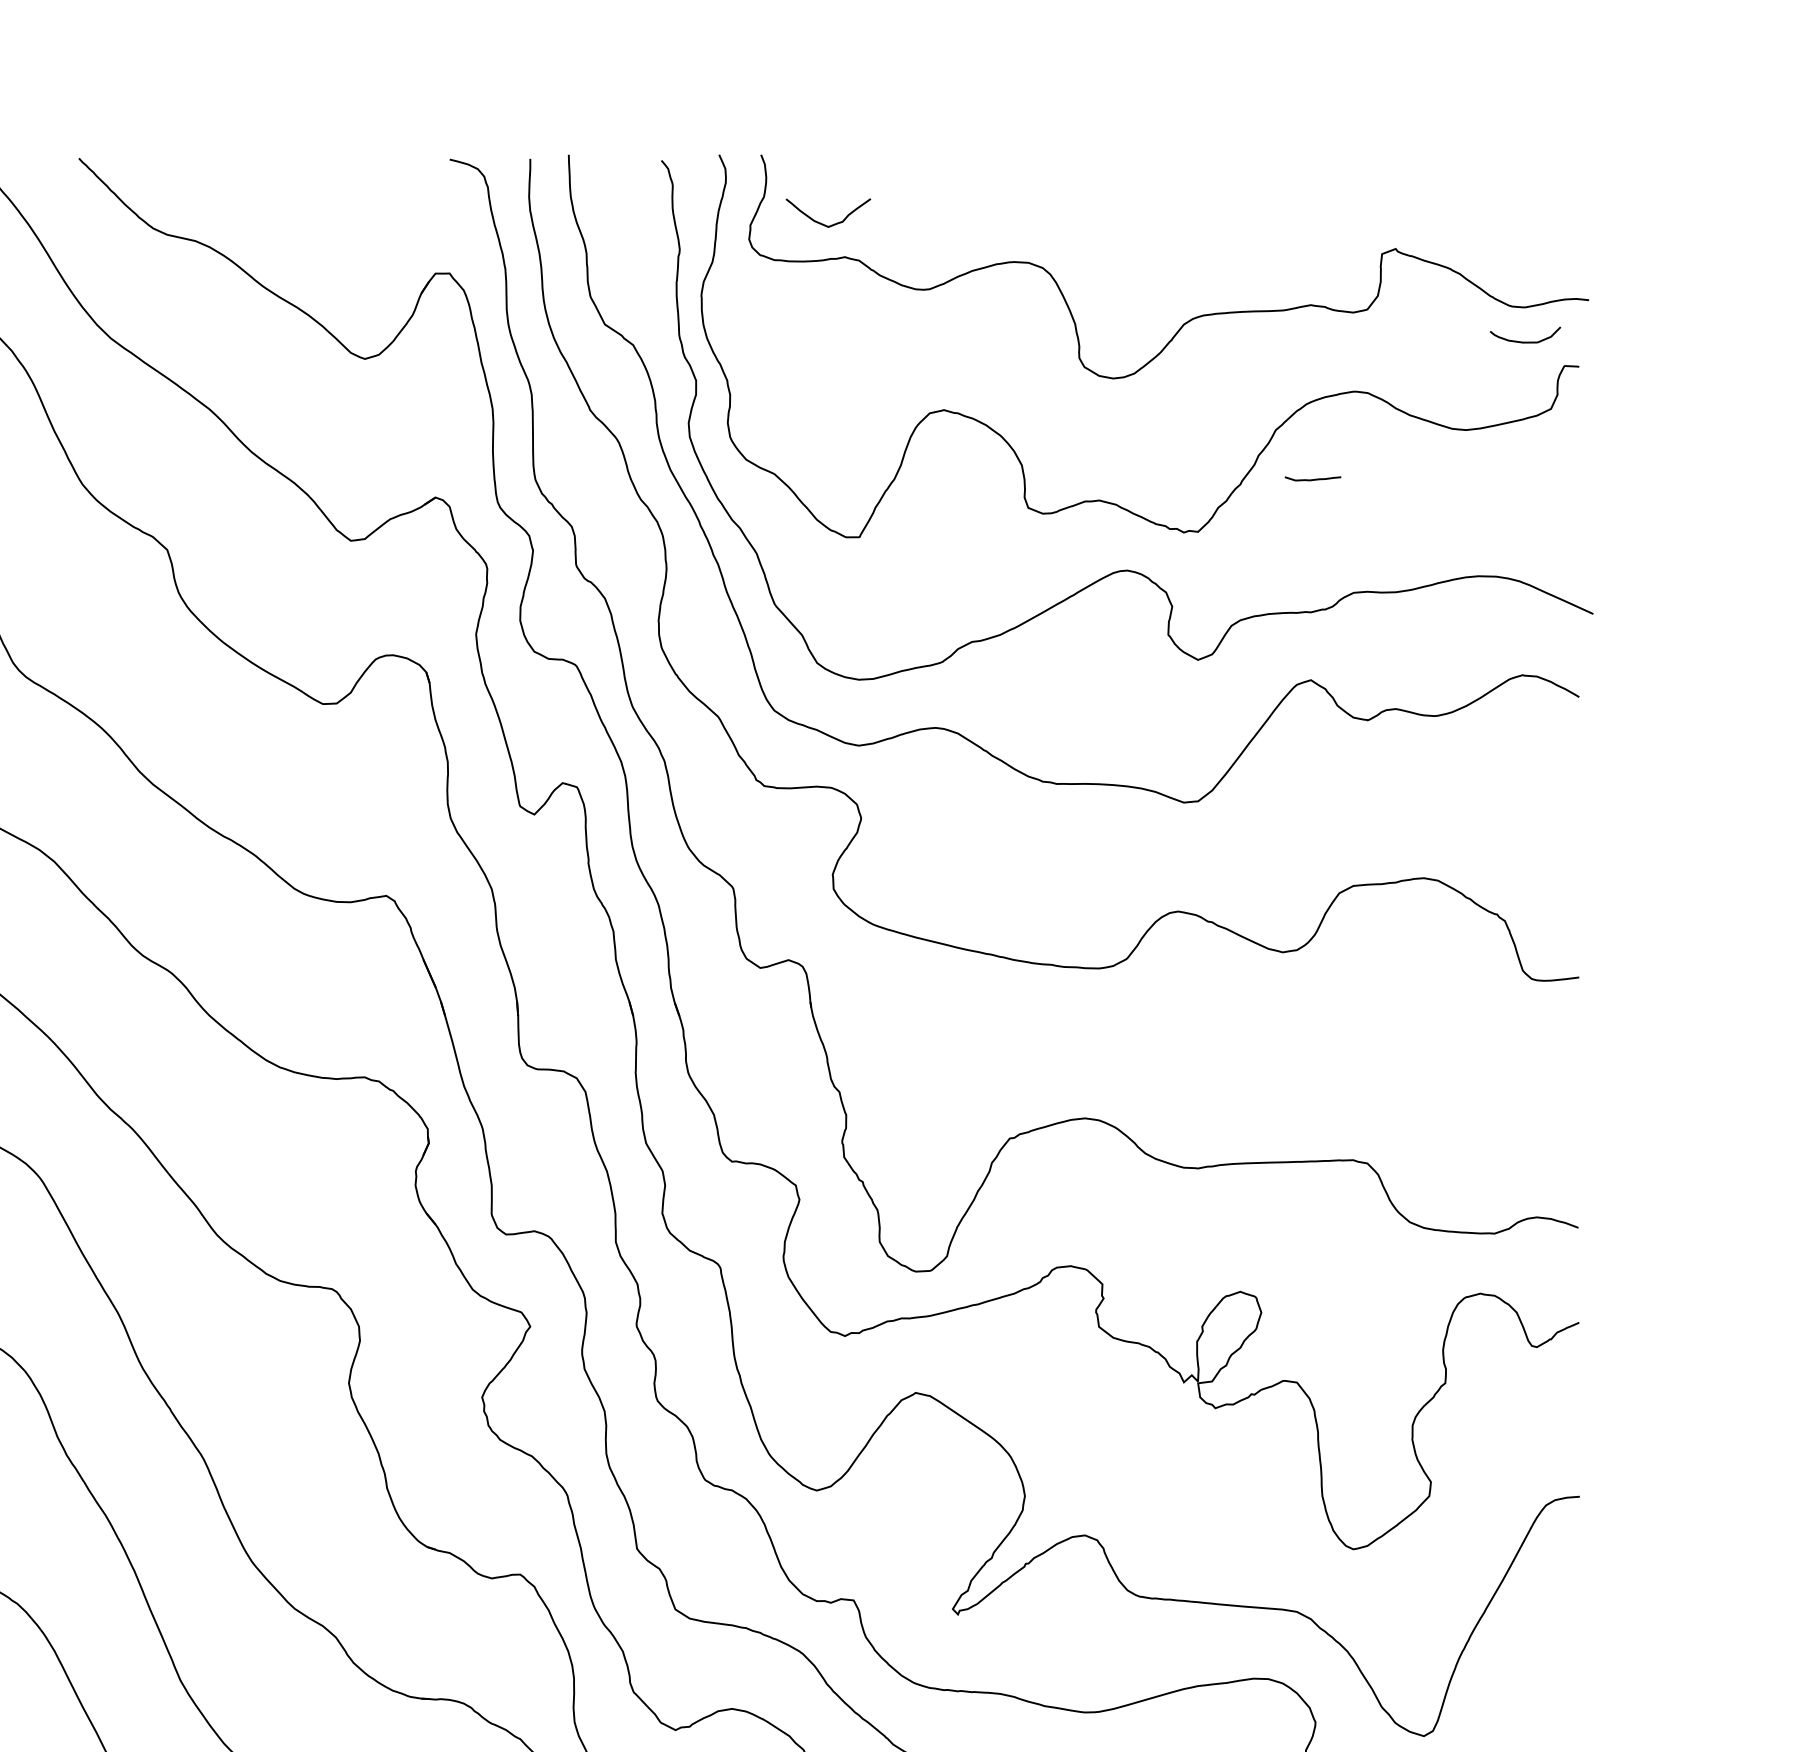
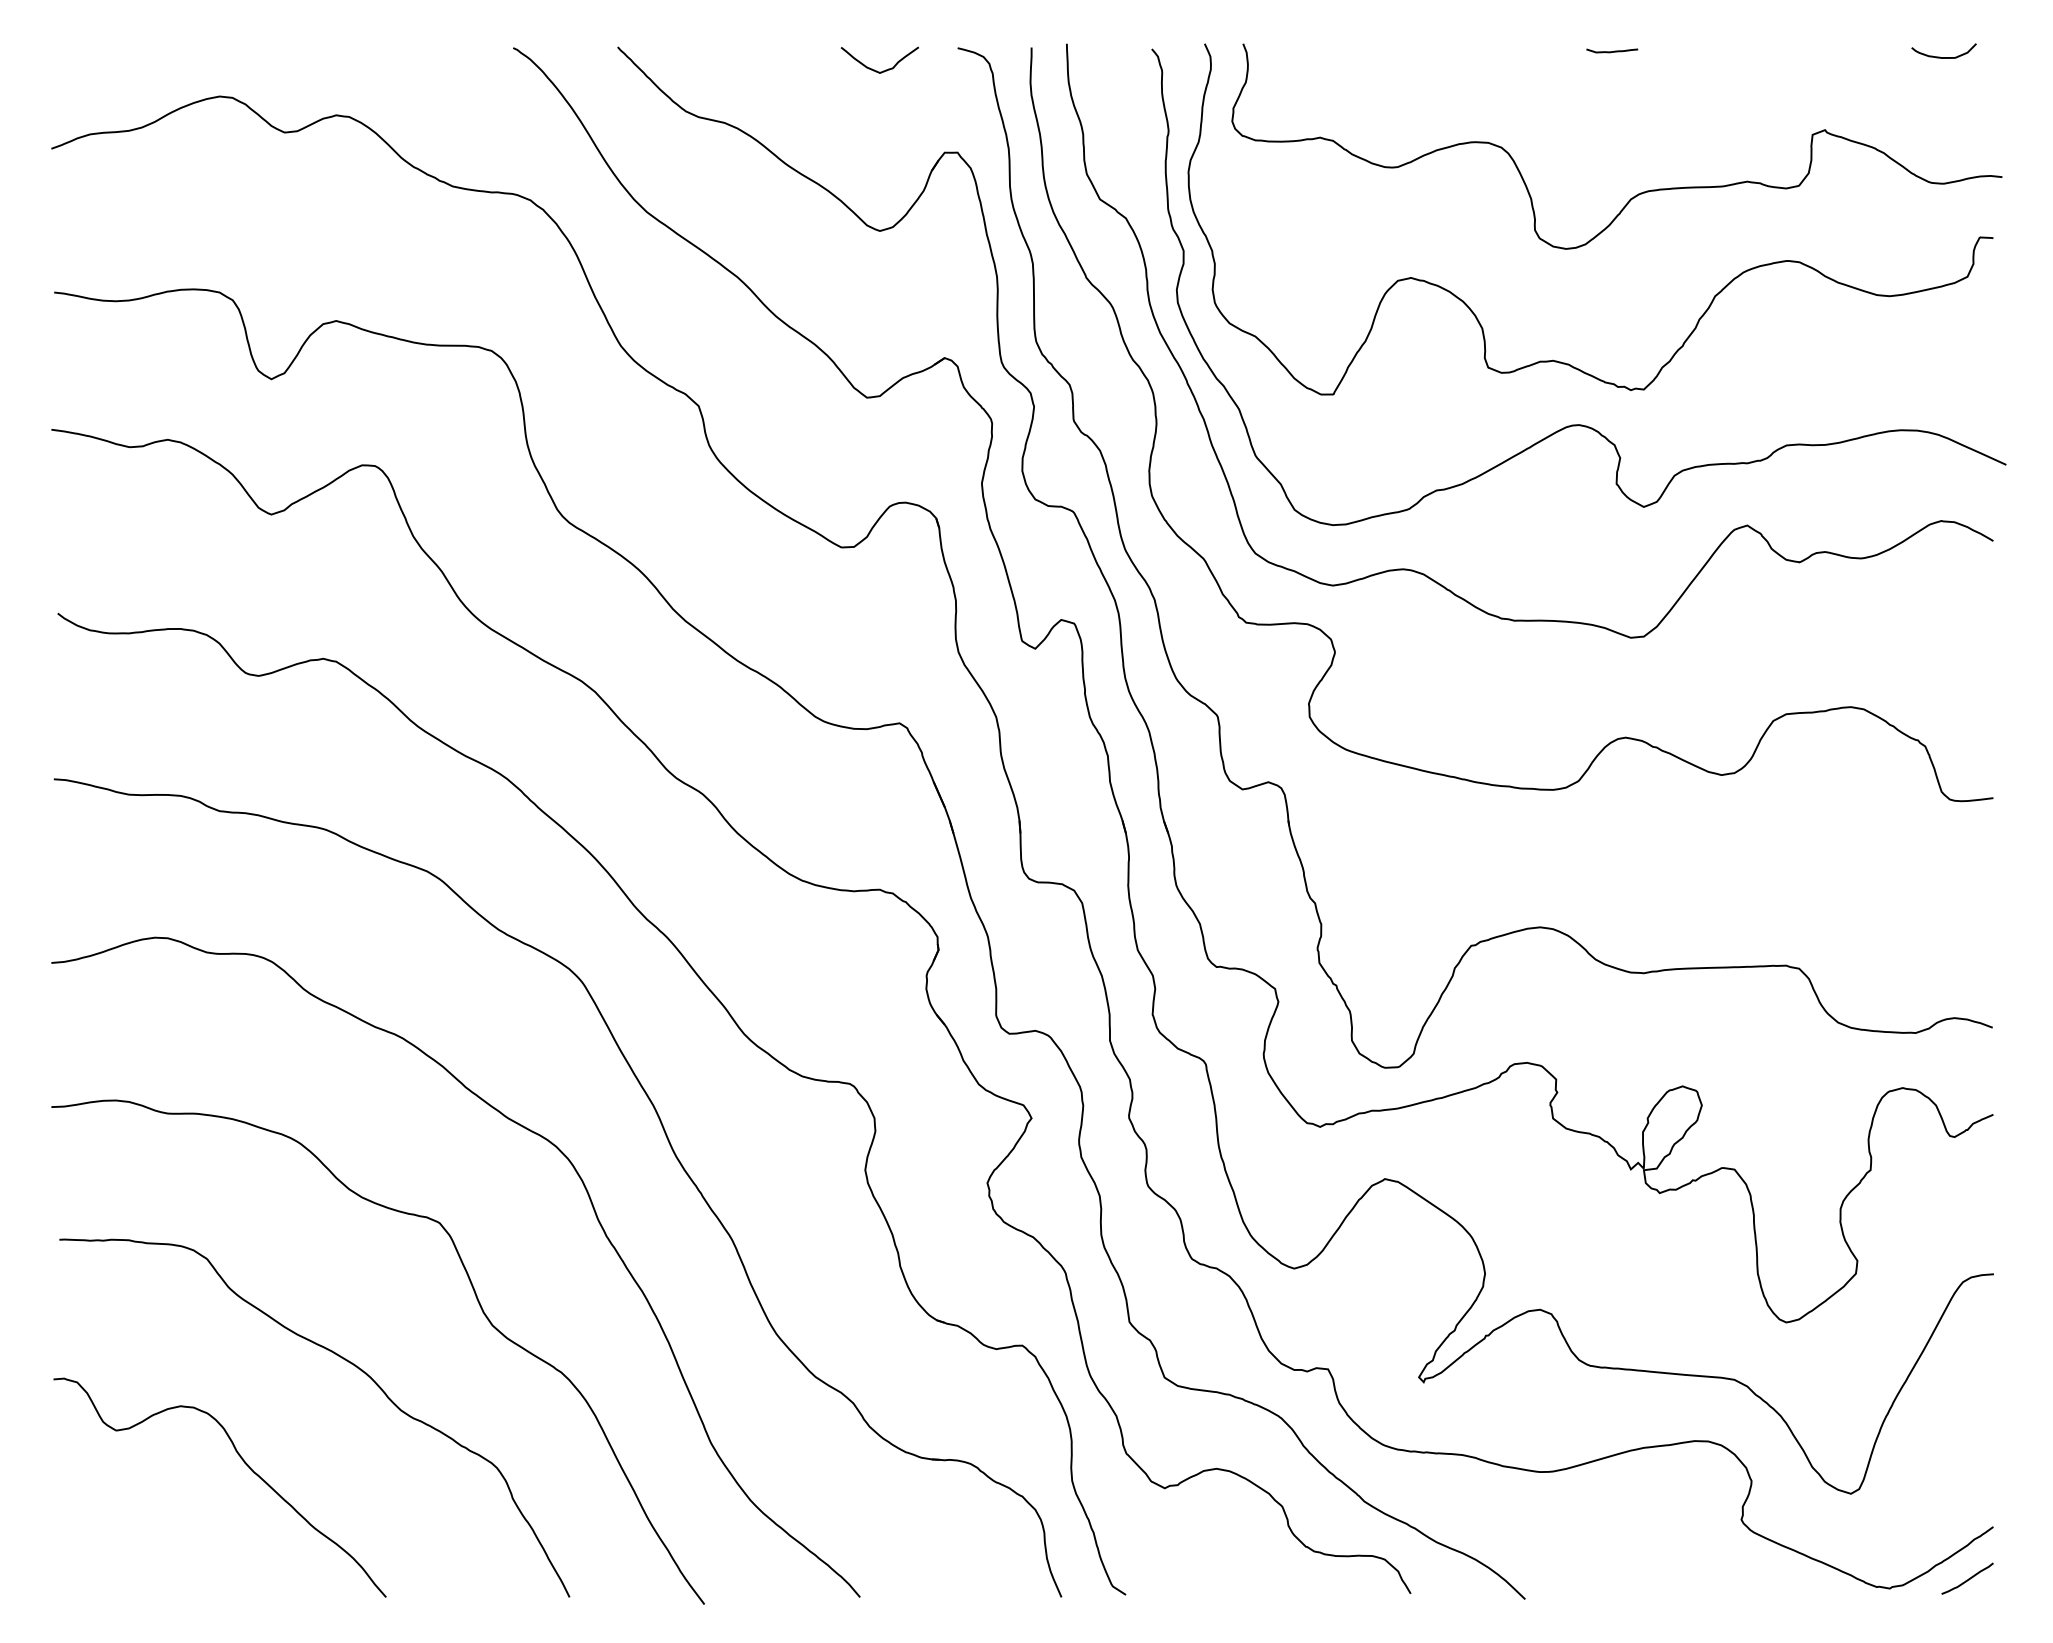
curve: (822, 223) -> (874, 69), moved
curve: (1521, 340) -> (1940, 56), moved
curve: (1313, 479) -> (1612, 51), moved

